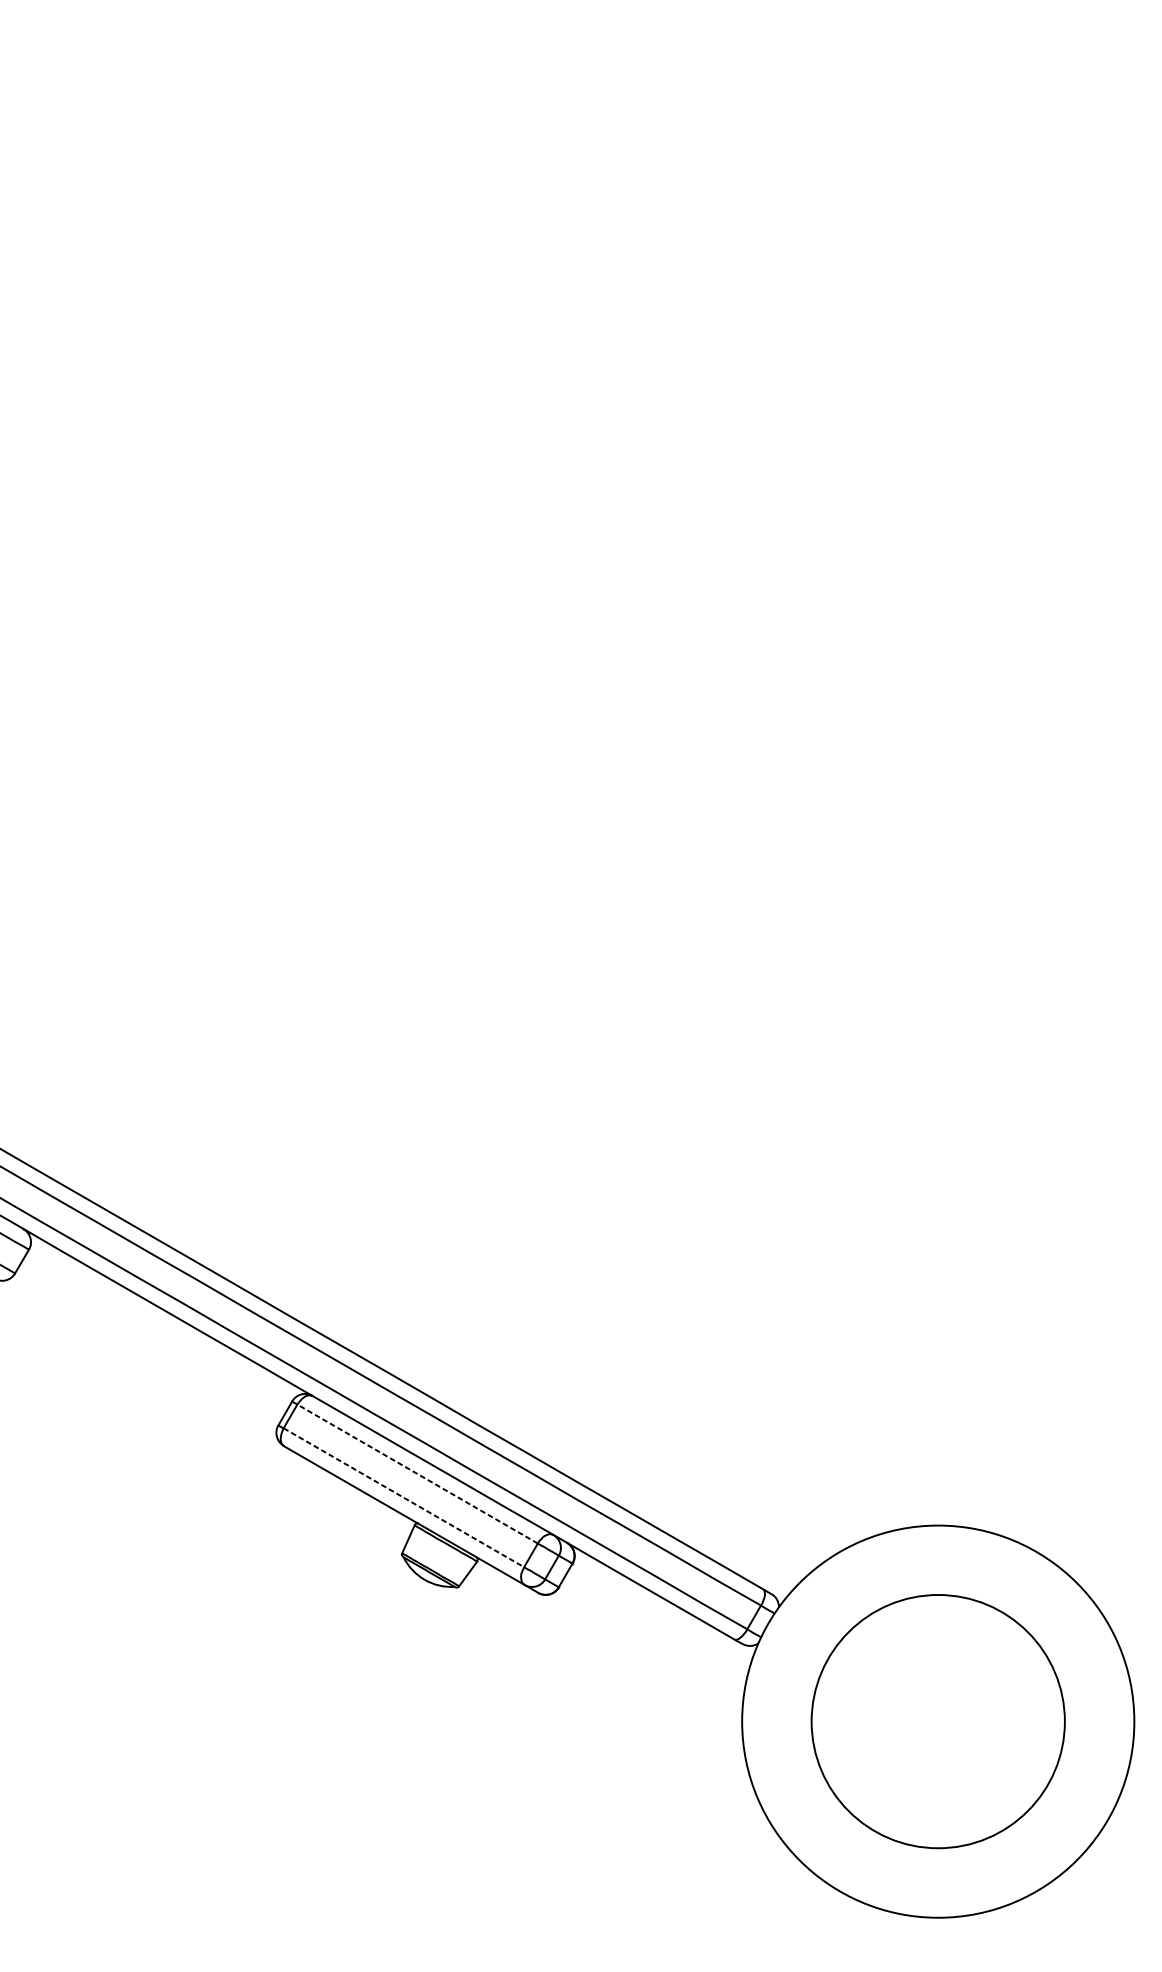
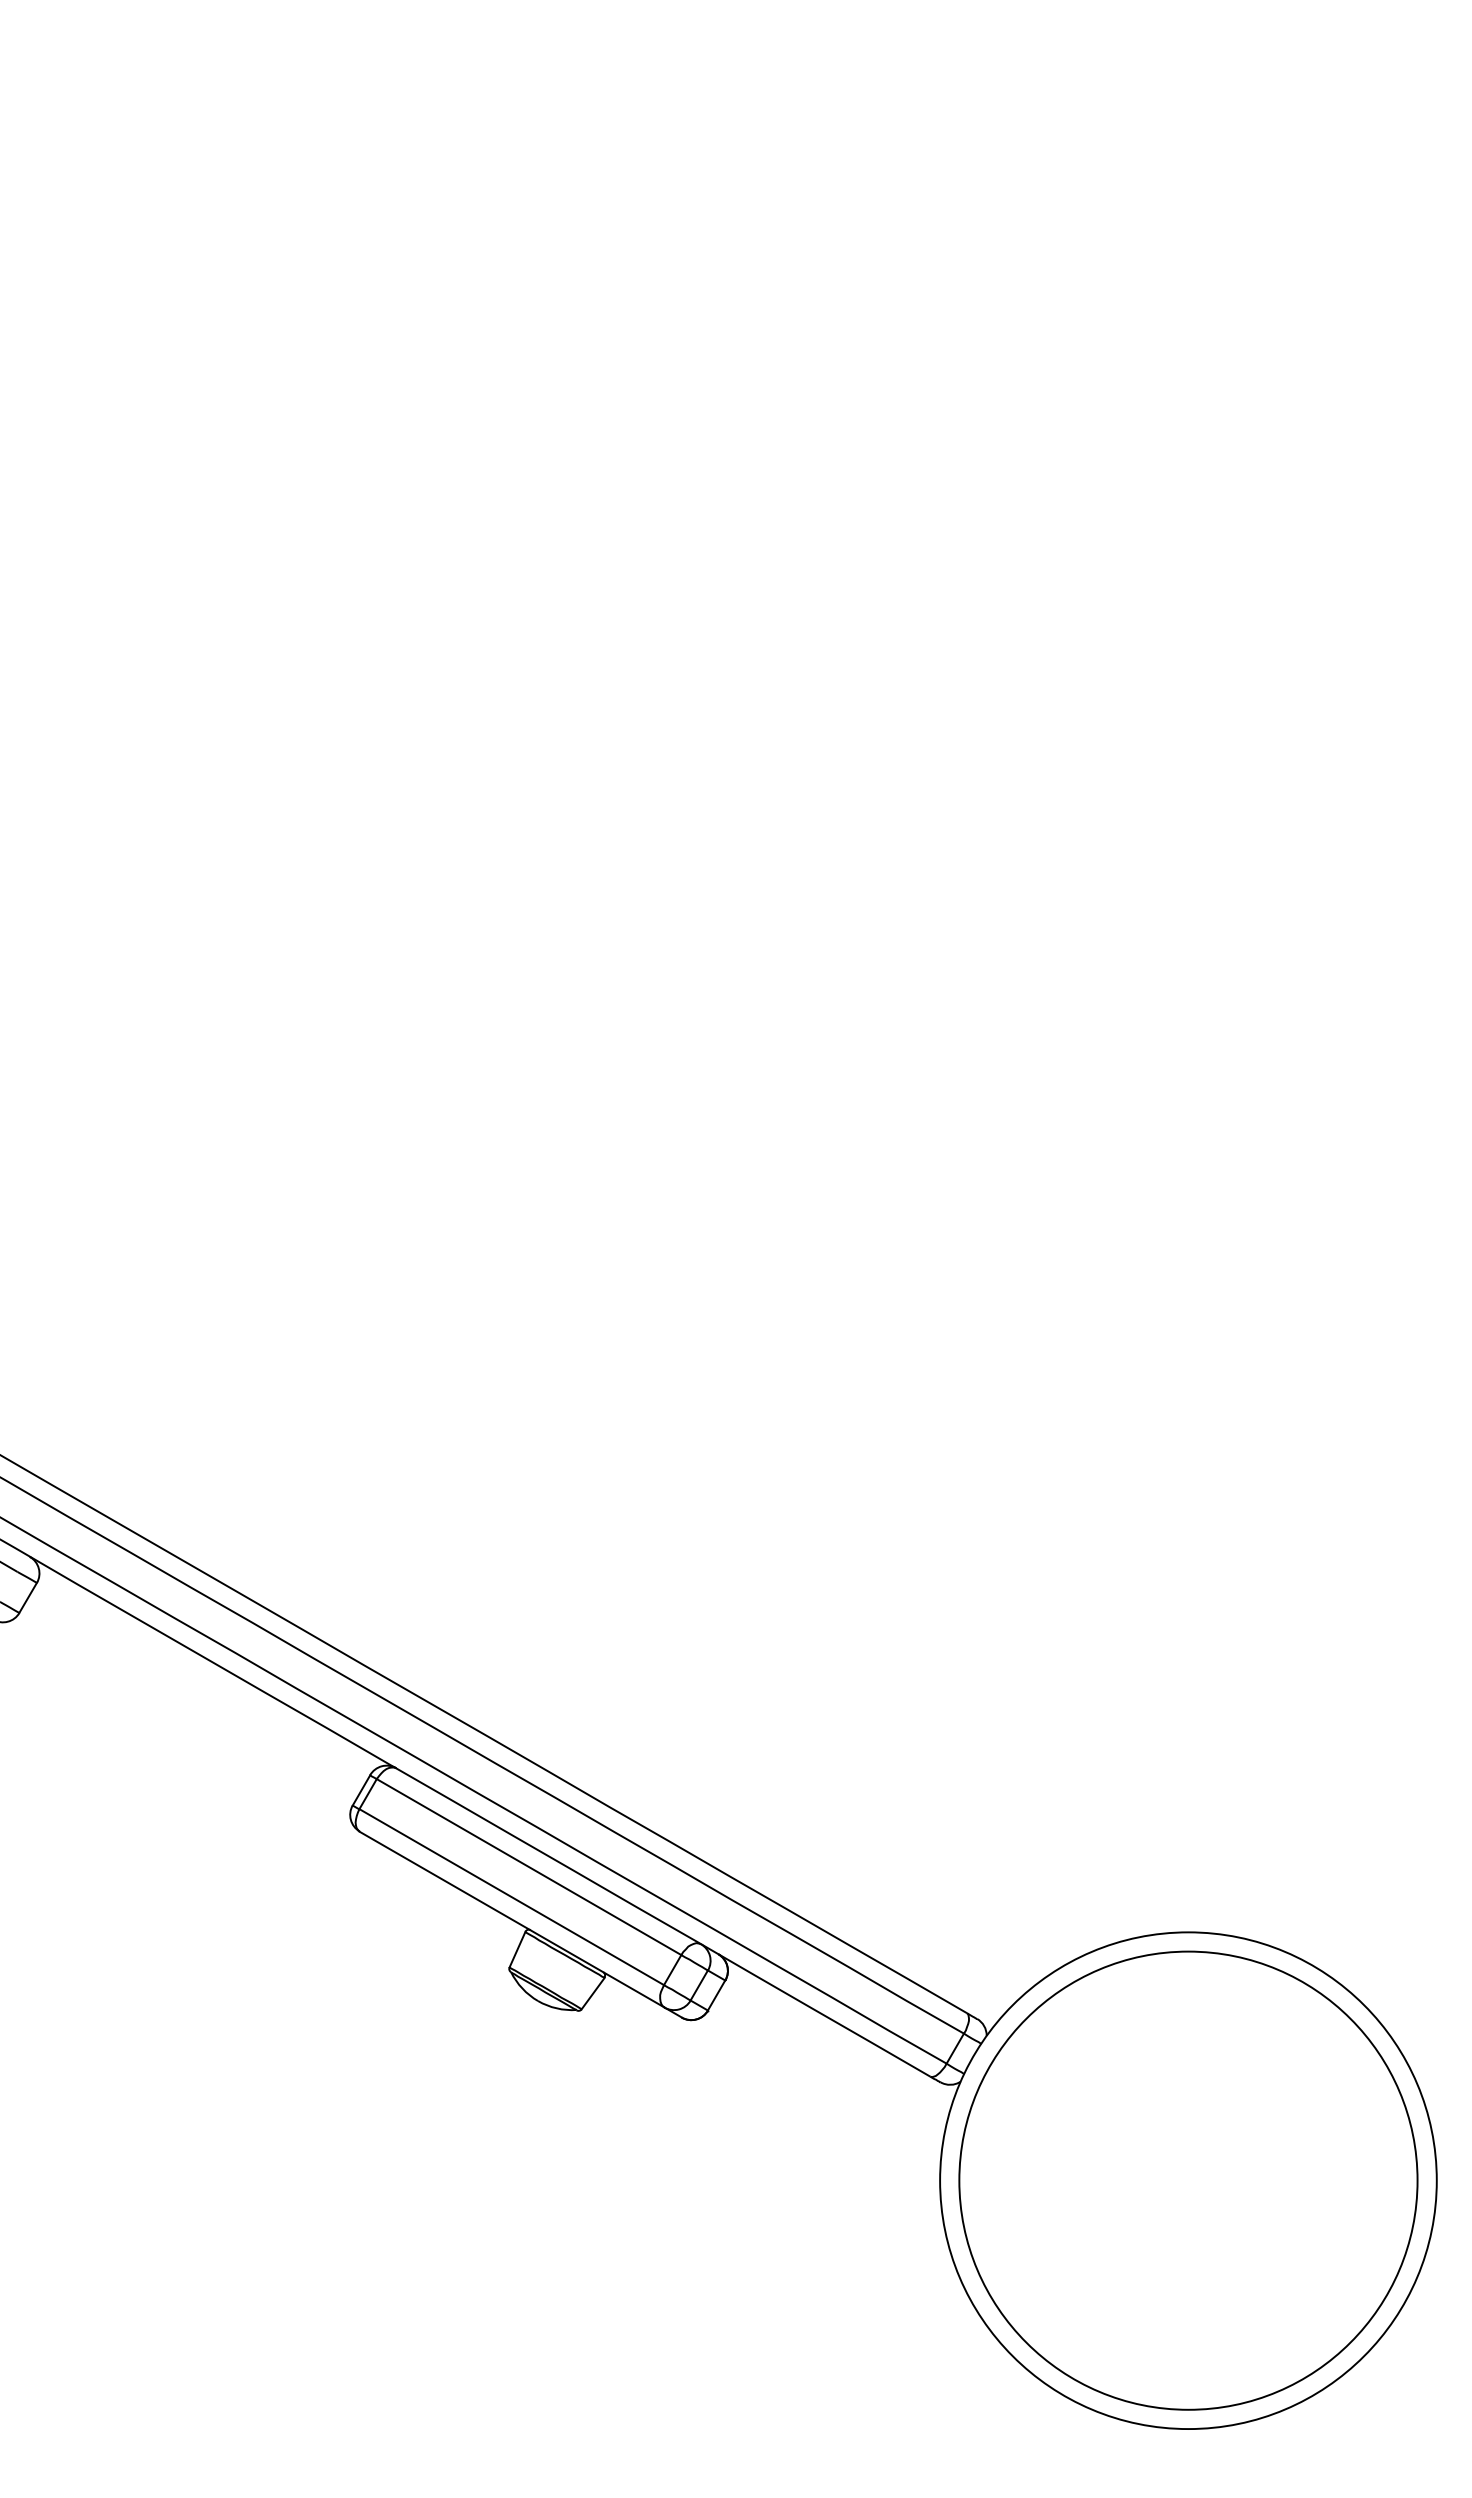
line: (417, 1474) -> (529, 1867), dashed -> solid
line: (403, 1498) -> (511, 1897), dashed -> solid
circle: (938, 1721) -> (1188, 2180), size x1.43

